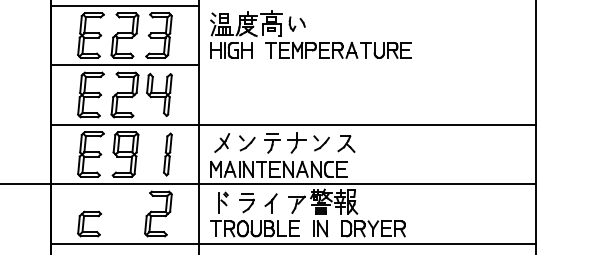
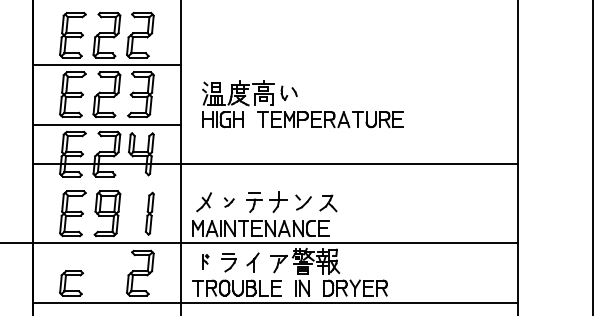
part: (310, 42) -> (302, 111), moved
line: (293, 125) -> (275, 164), moved
part: (247, 143) -> (229, 202), size x0.6
part: (223, 202) -> (205, 261), size x0.7

